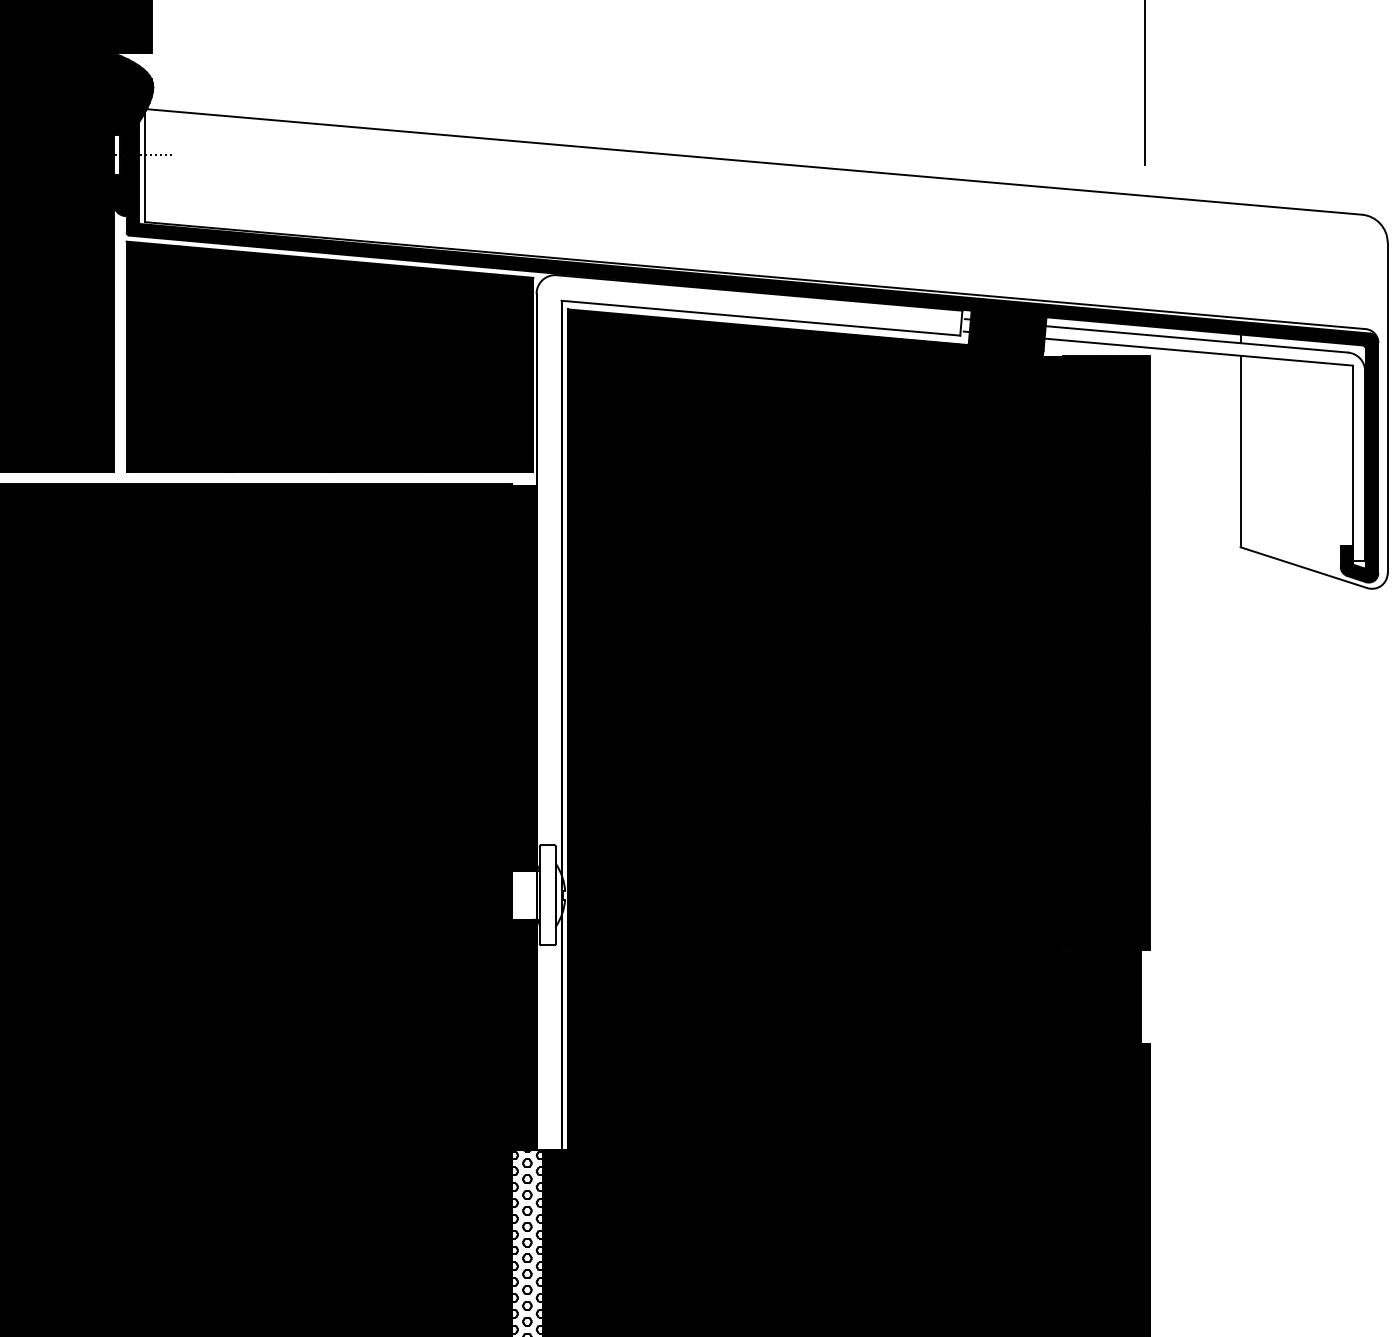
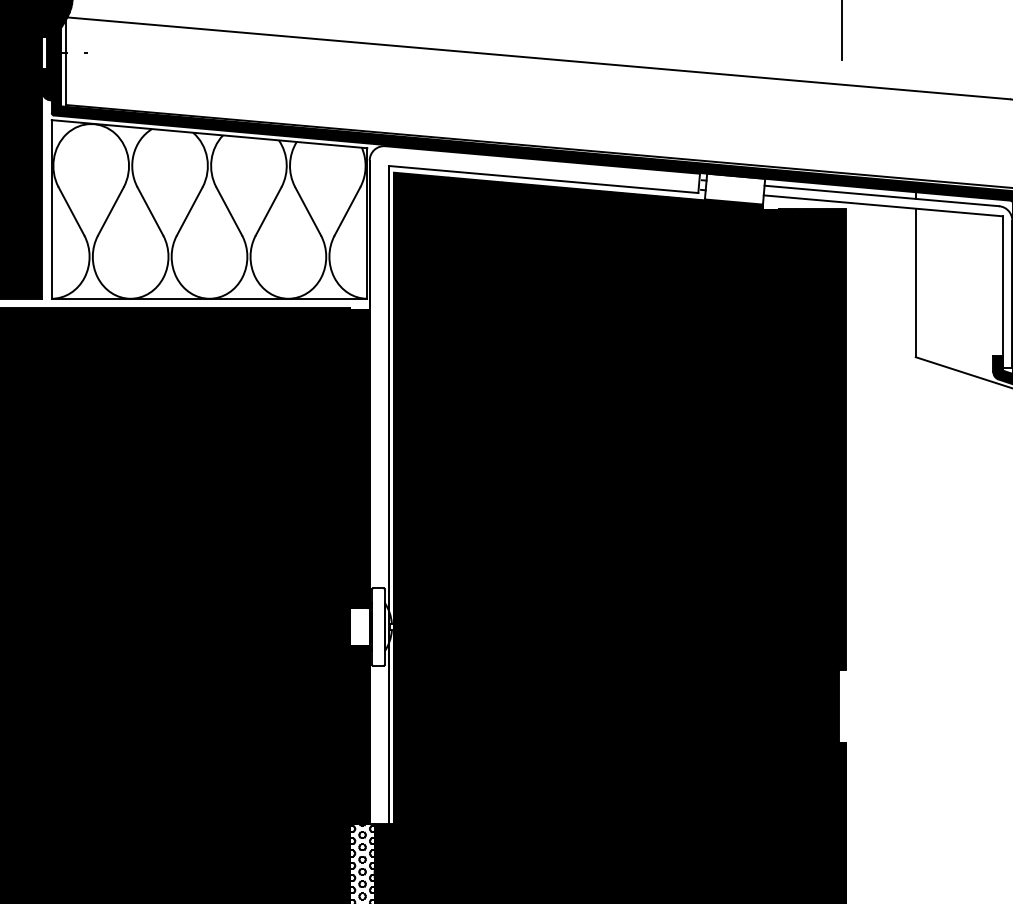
fill: (1007, 330) -> (734, 189), removed
fill: (329, 356) -> (209, 209), removed

